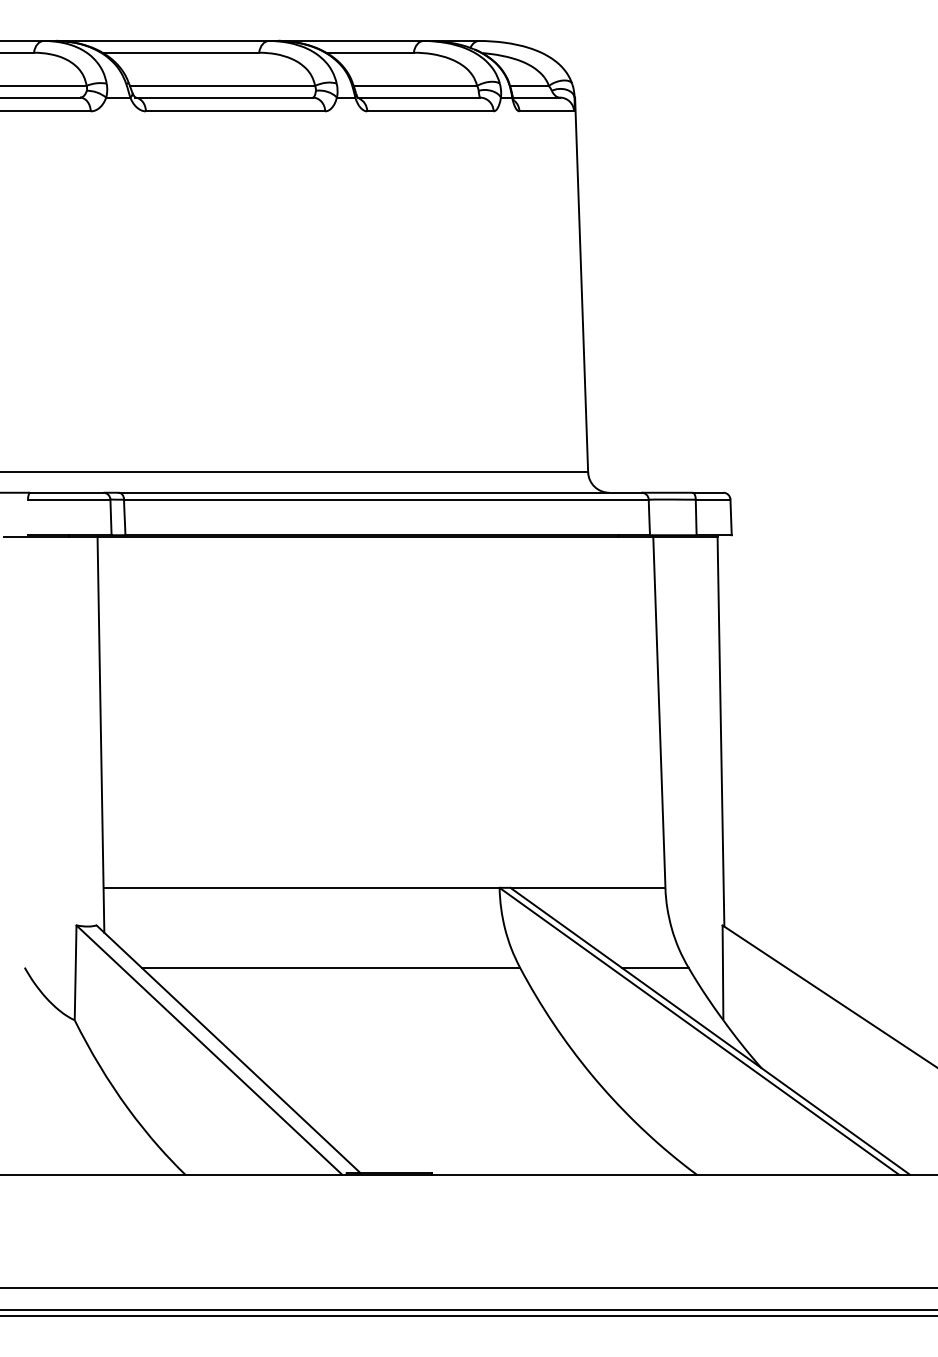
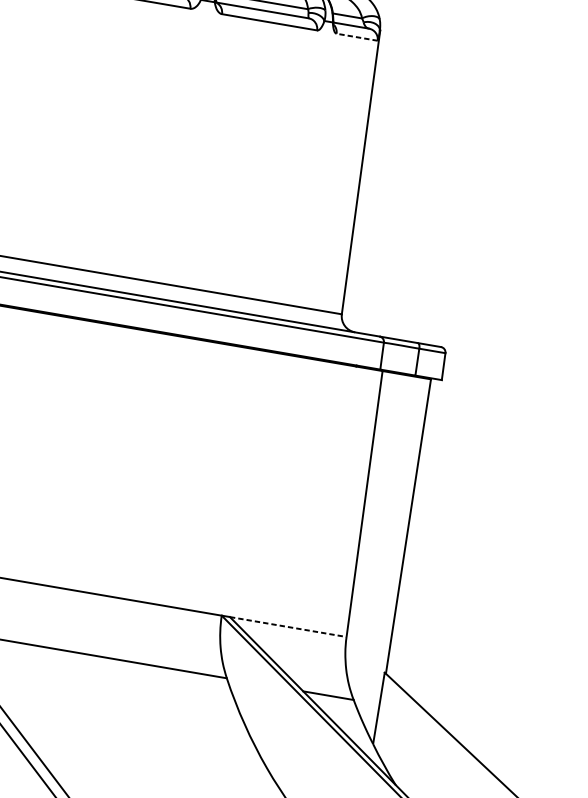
line: (546, 111) -> (356, 37), solid -> dashed
line: (588, 887) -> (288, 626), solid -> dashed

